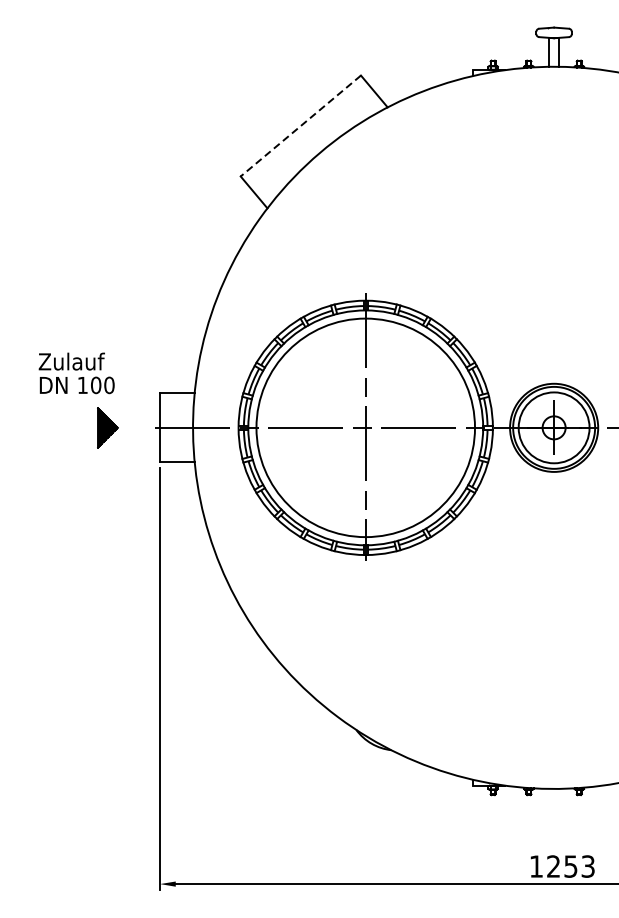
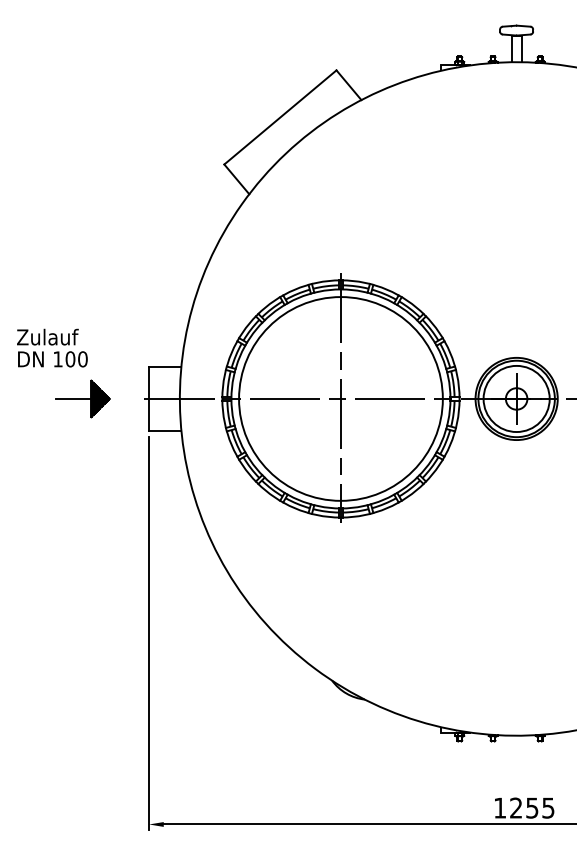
line: (300, 126) -> (280, 117), dashed -> solid
text: (76, 372) -> (52, 347), moved
line: (78, 427) -> (73, 398), added
text: (588, 865) -> (548, 807), 1253 -> 1255

